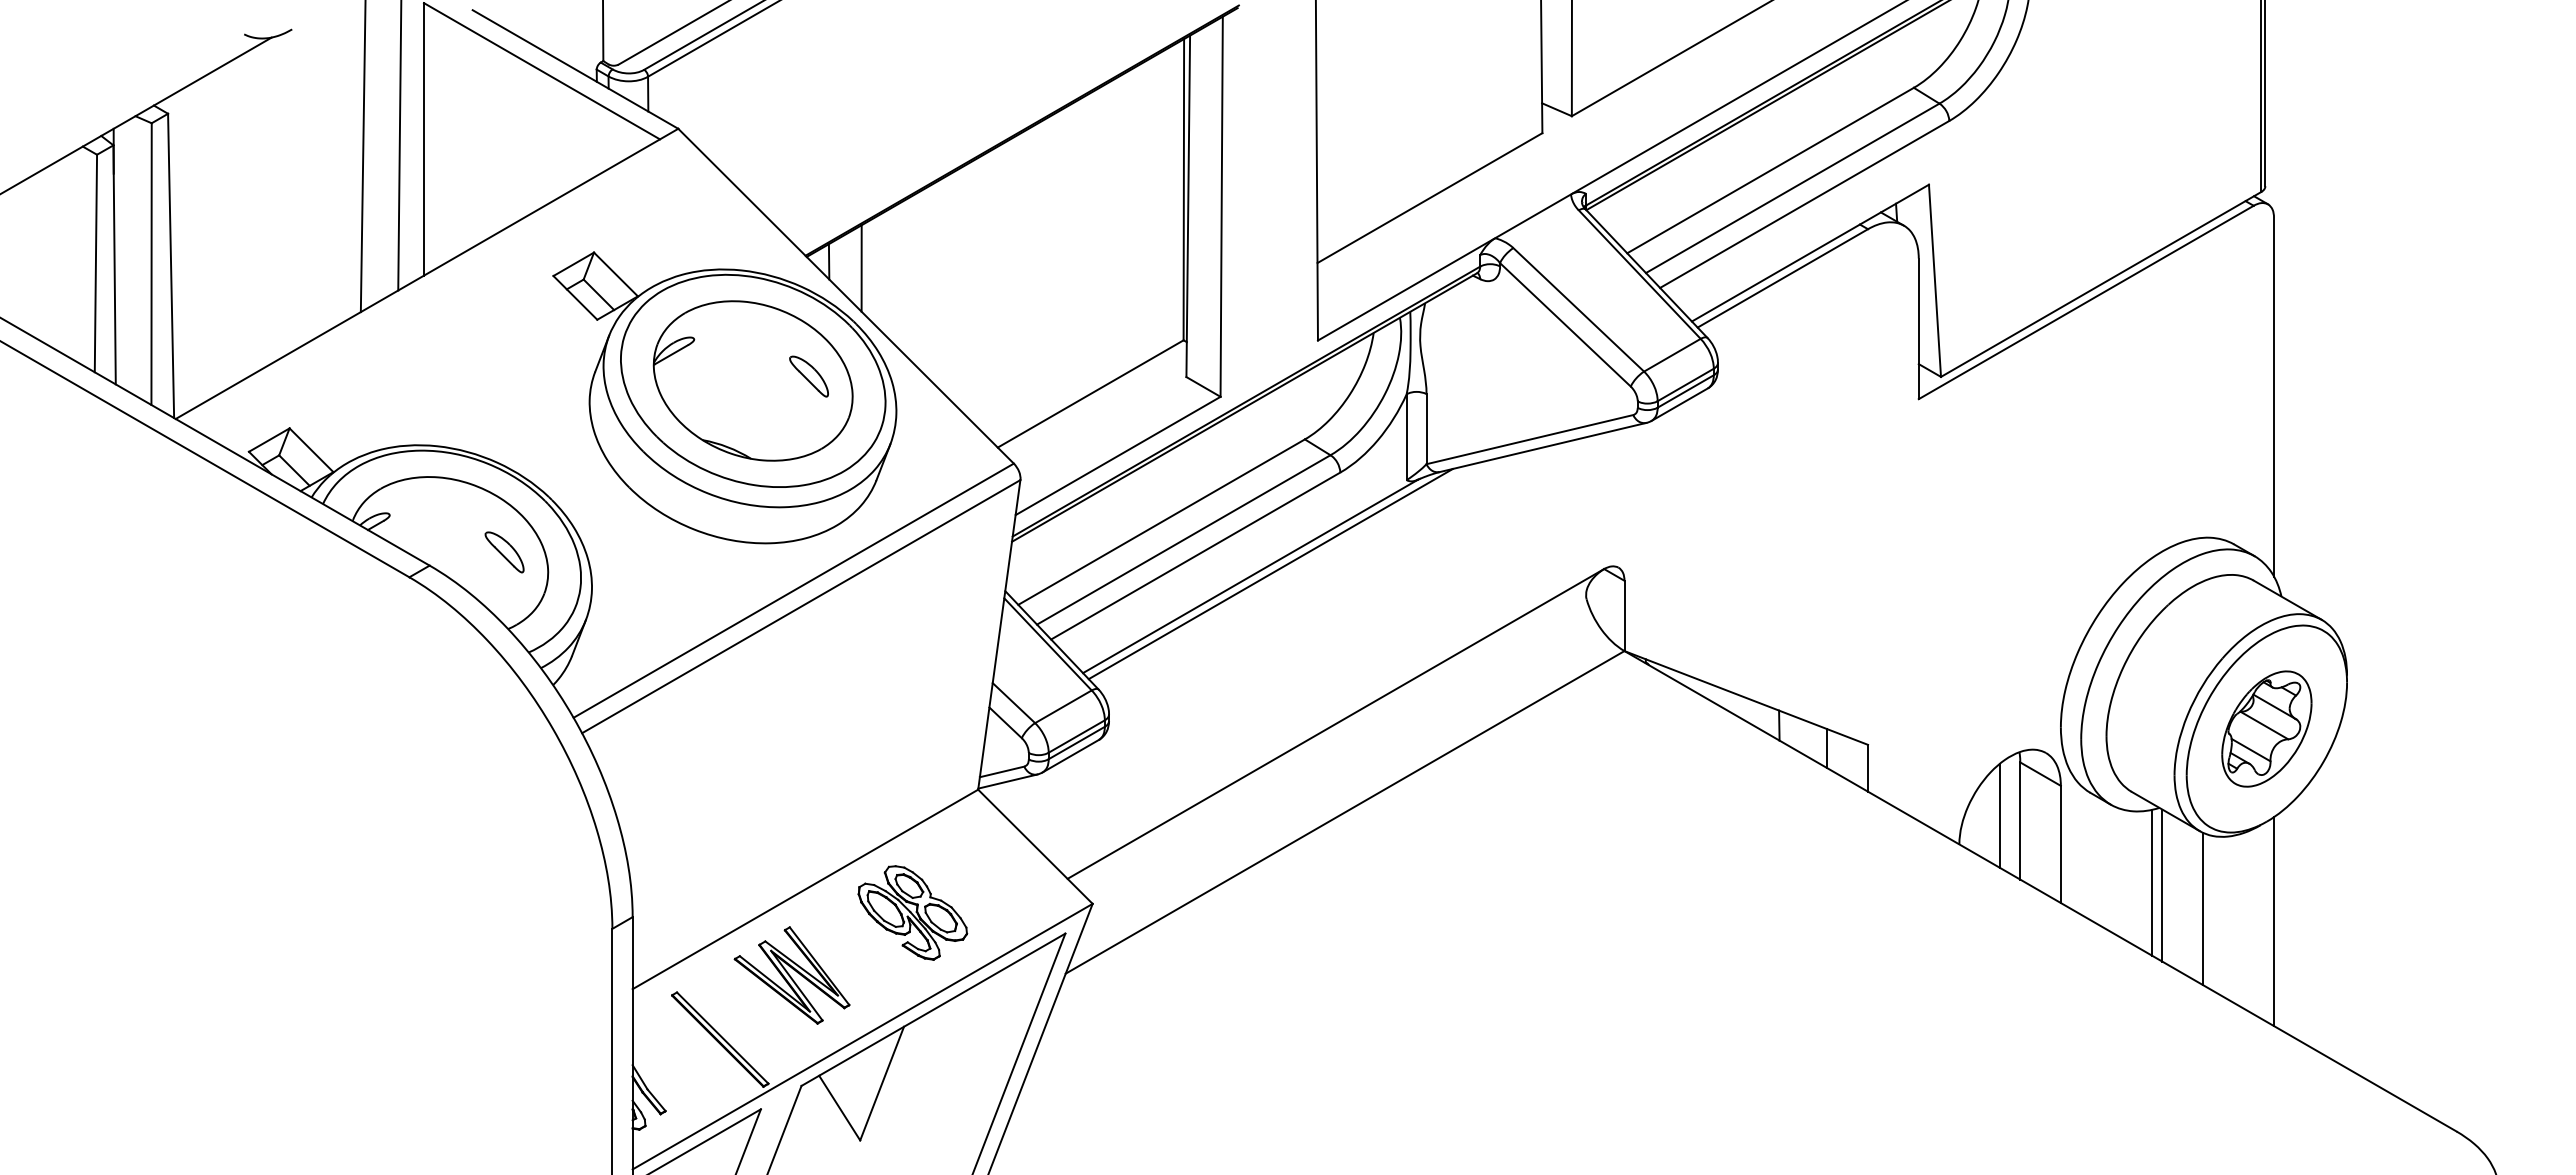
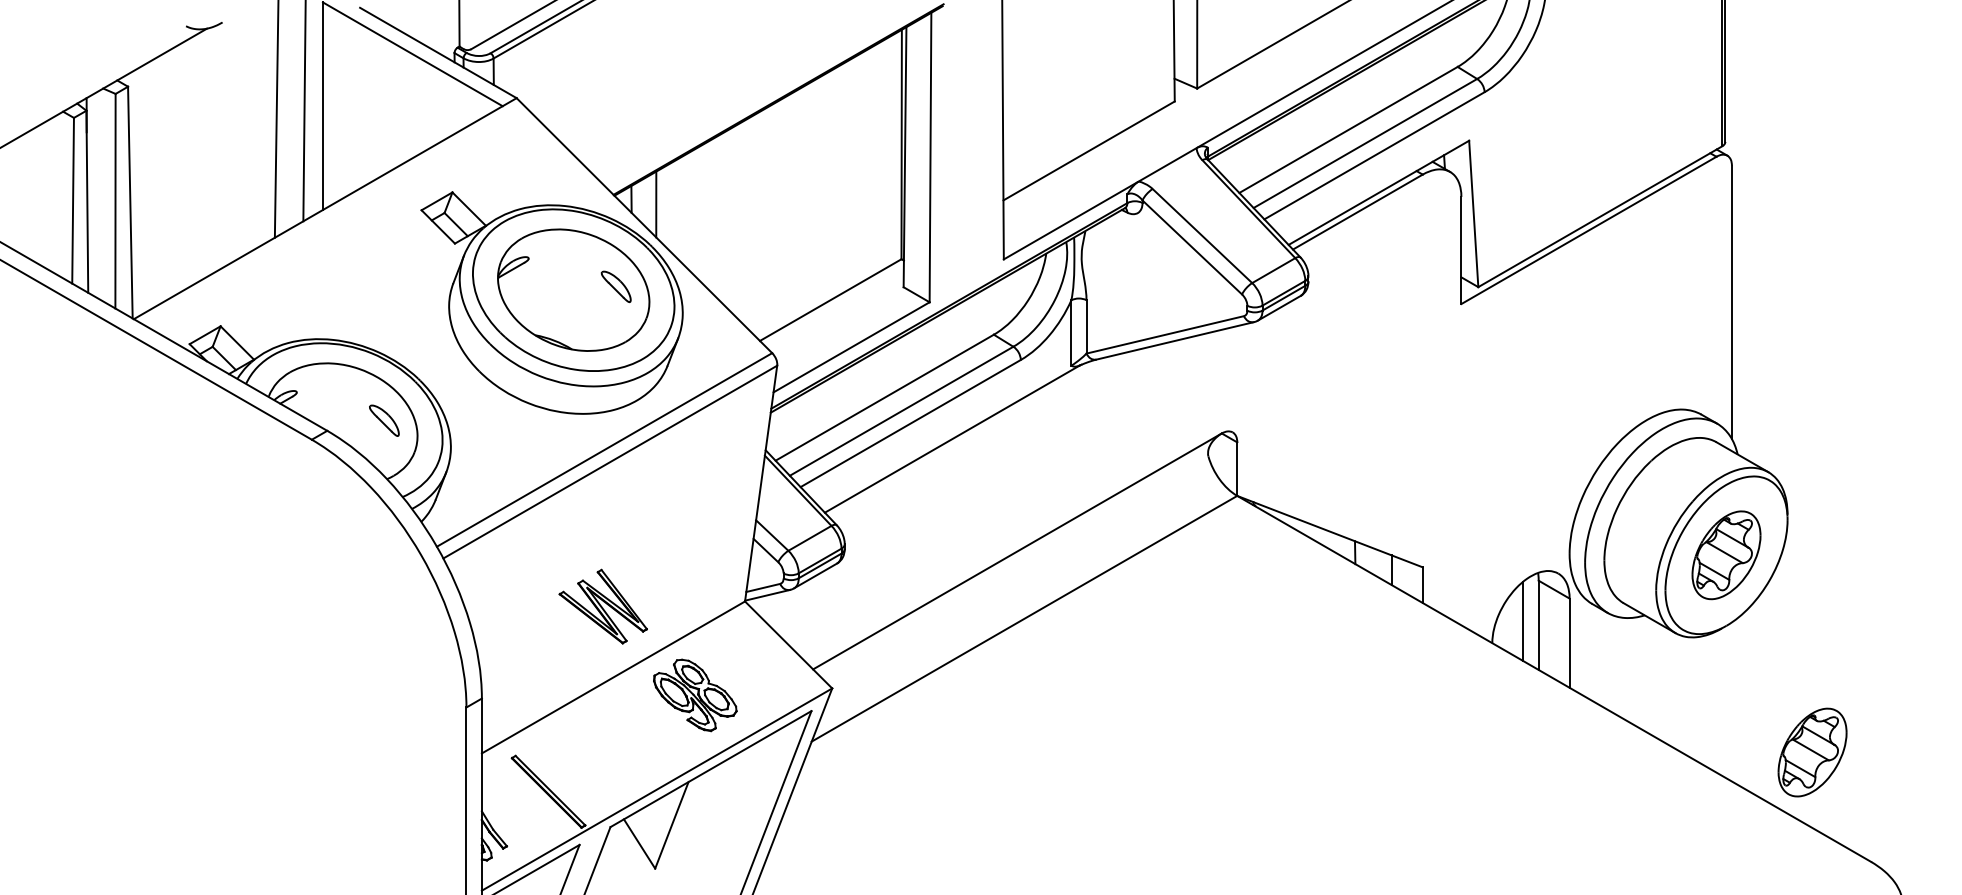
line: (1270, 574) -> (967, 437), removed
line: (2152, 882) -> (1639, 672), removed
line: (2162, 885) -> (1647, 674), removed
line: (2202, 908) -> (1677, 691), removed
line: (2274, 921) -> (1732, 701), removed
part: (791, 975) -> (602, 606), moved
part: (2379, 987) -> (1812, 752), added

